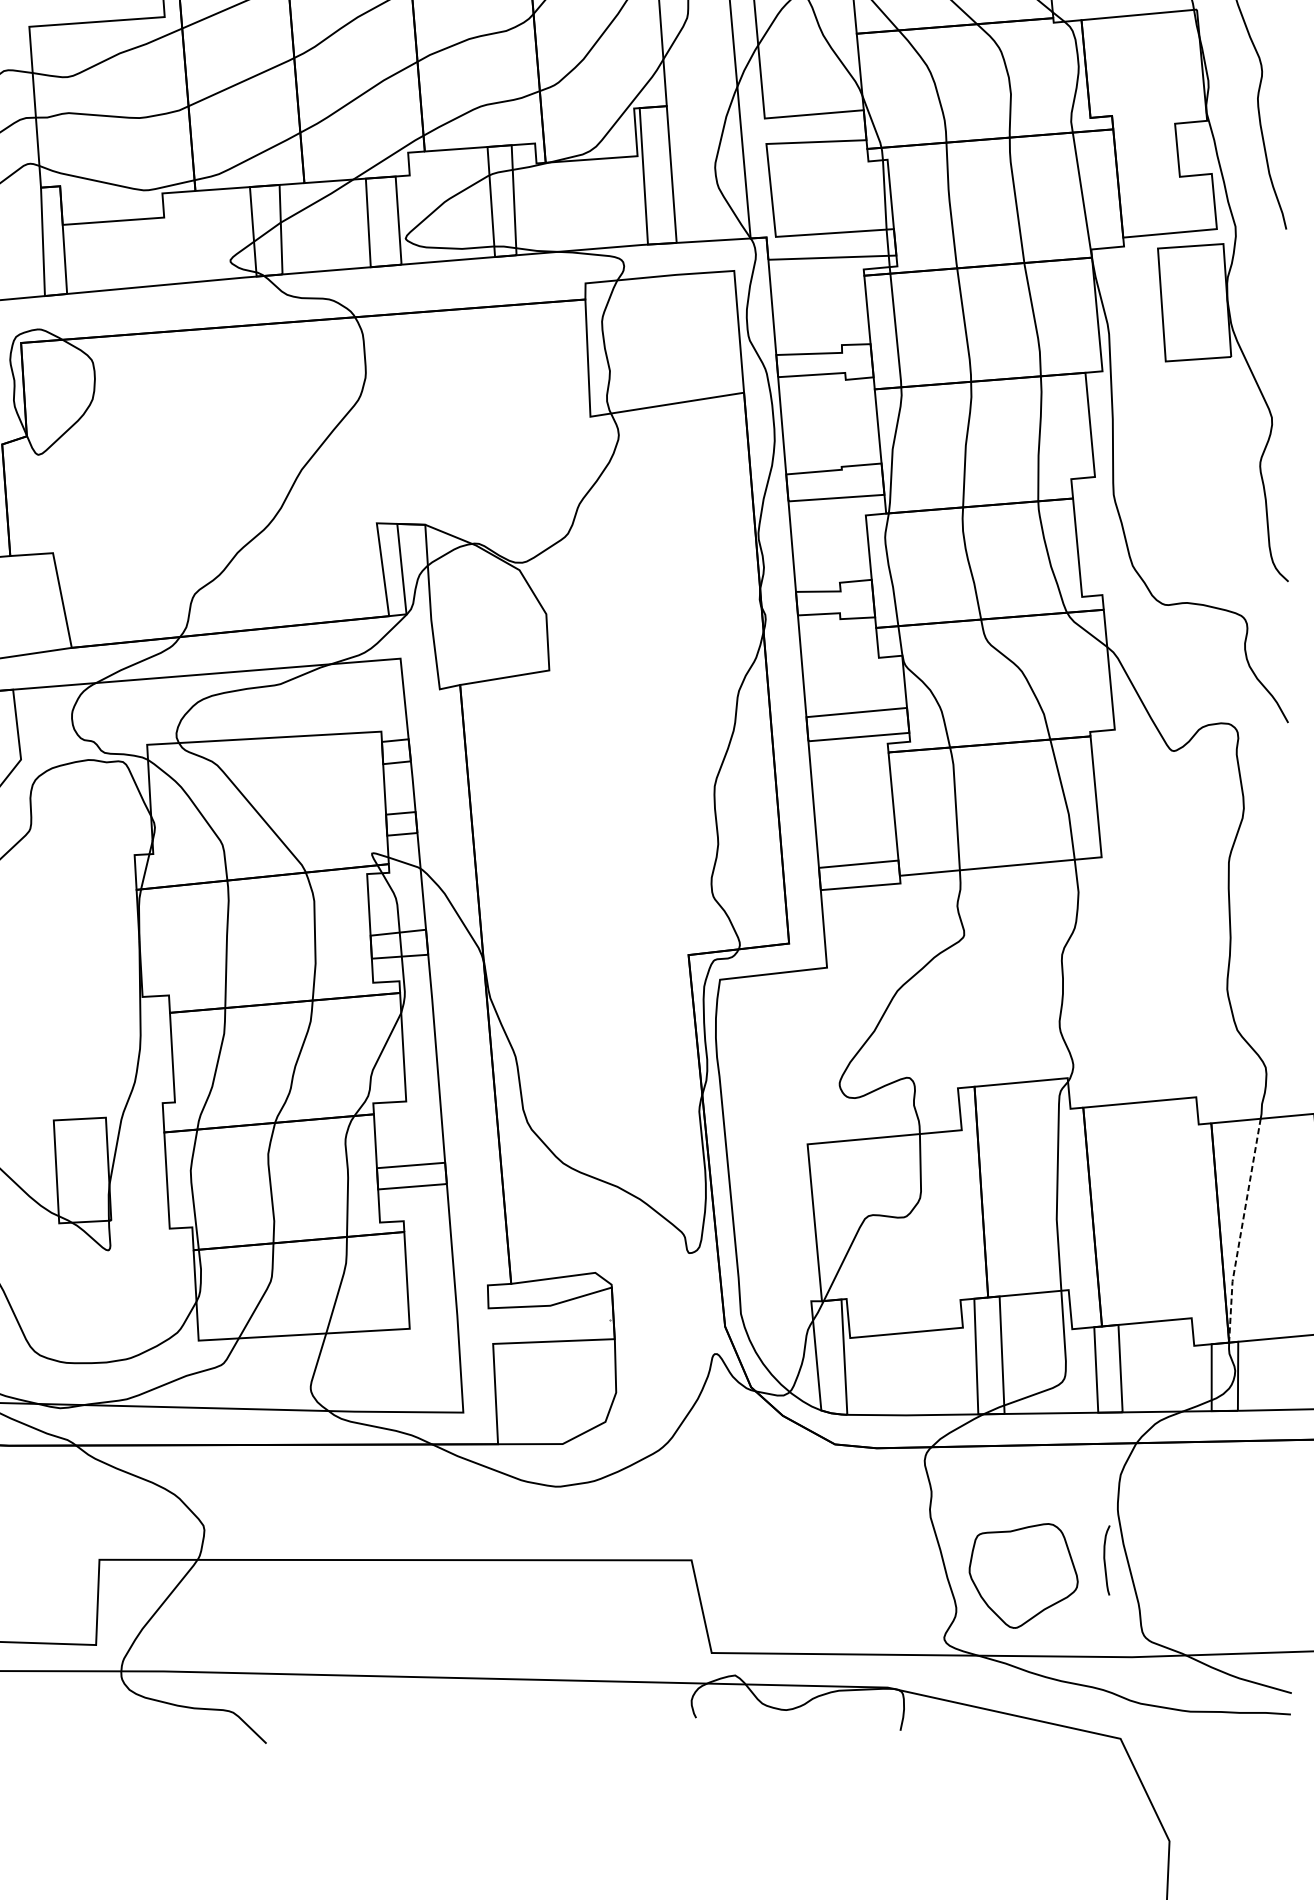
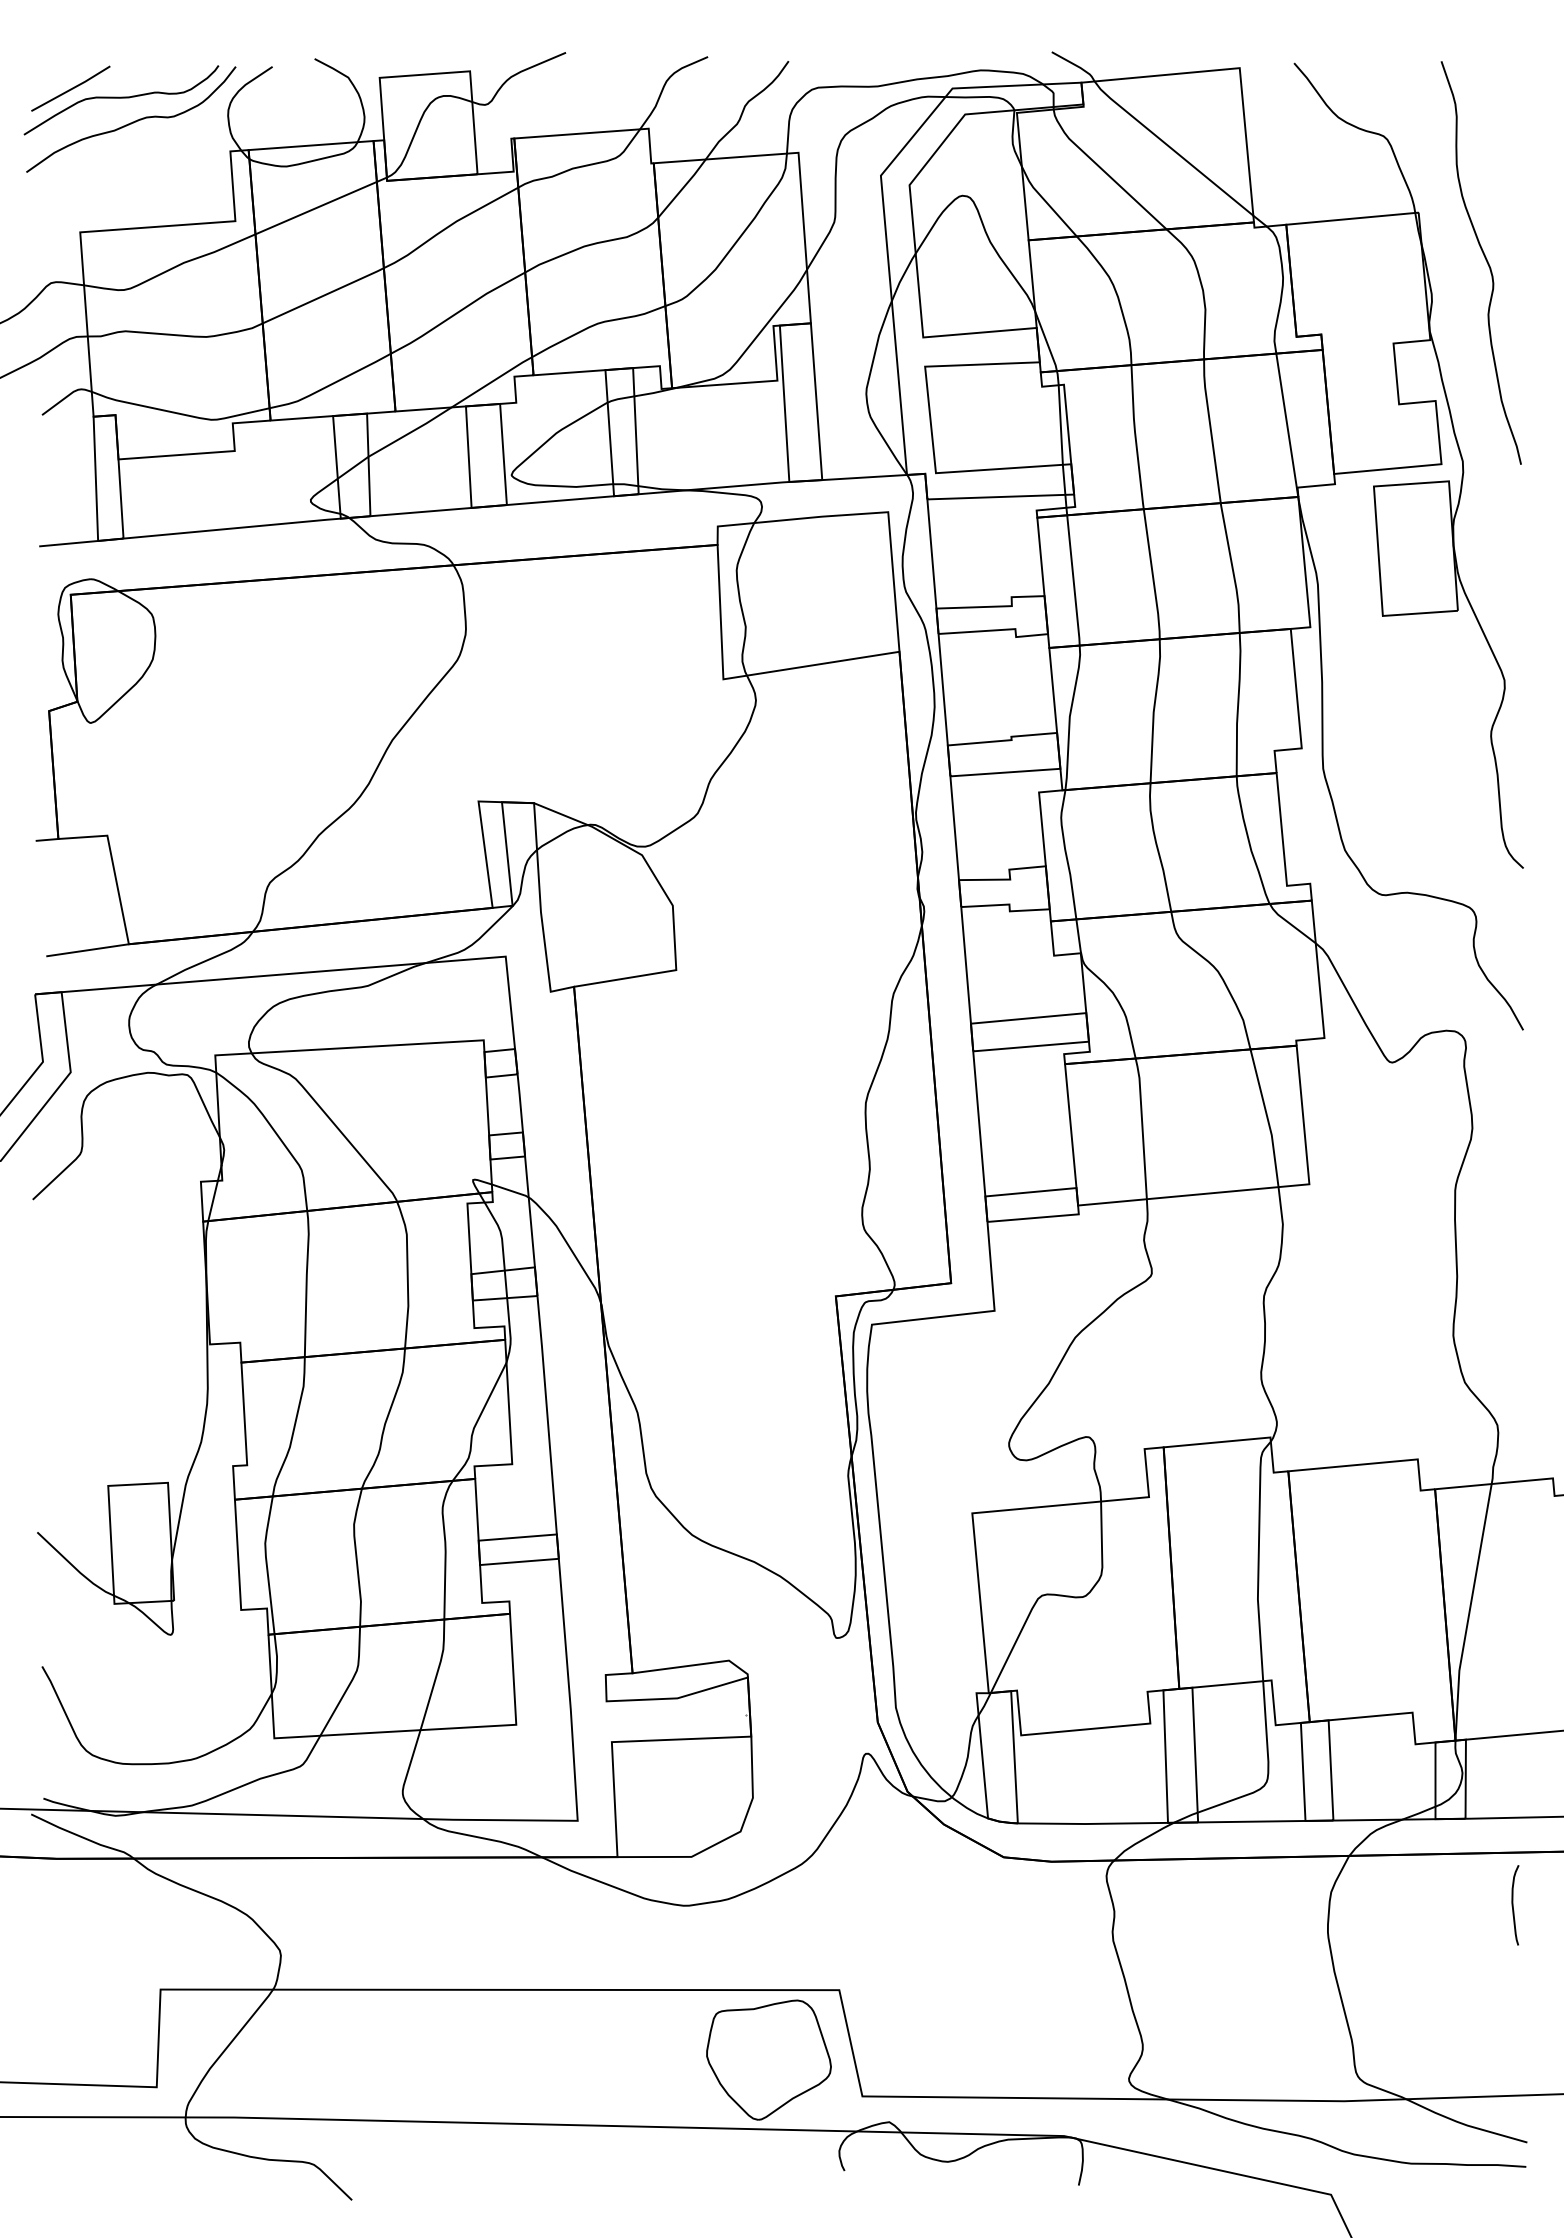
line: (1241, 1230) -> (1469, 1612), dashed -> solid
curve: (1105, 1560) -> (1513, 1905), moved
part: (1023, 1575) -> (768, 2059), moved

